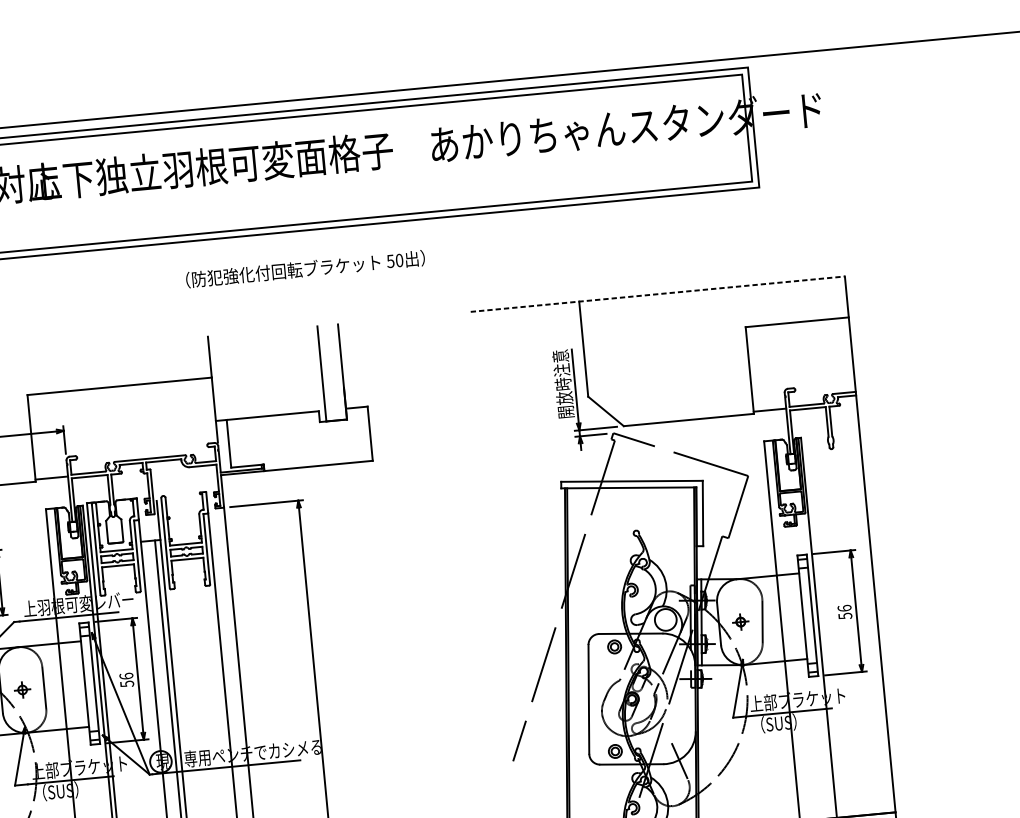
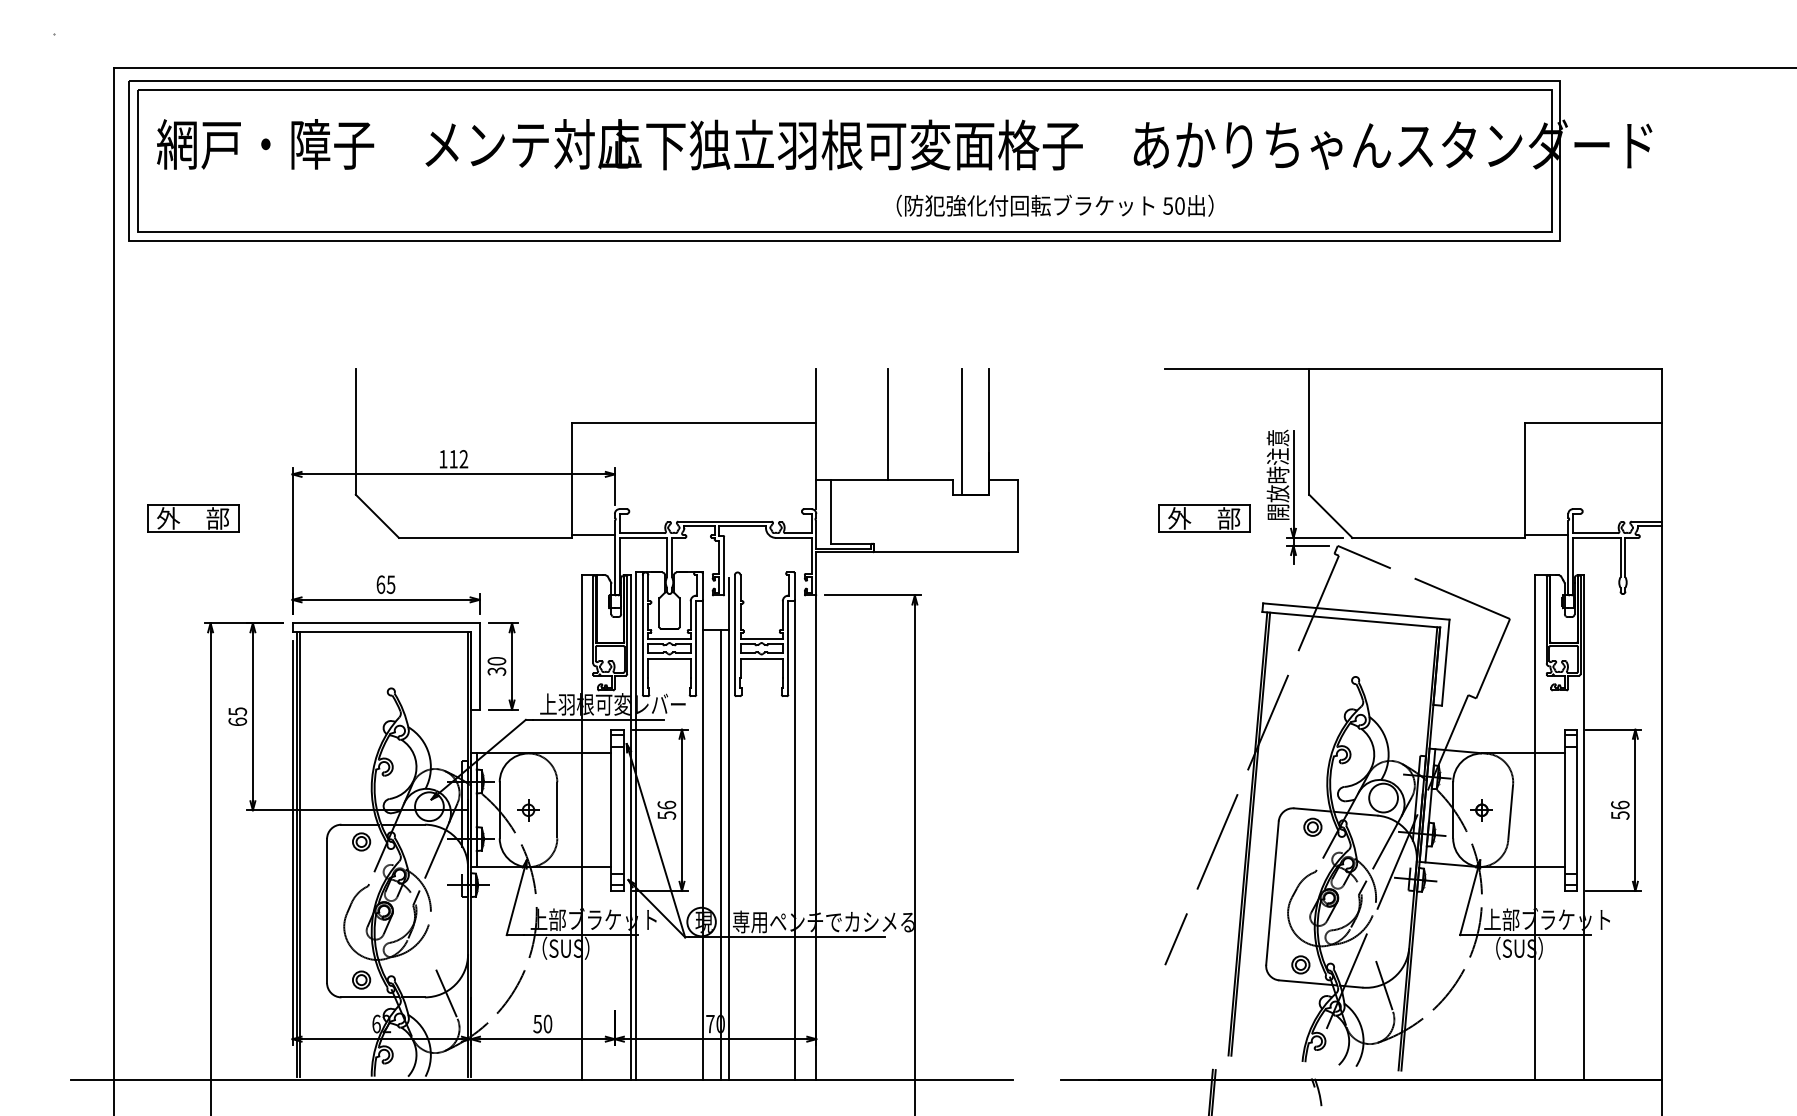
text: (305, 269) -> (1054, 205), moved
line: (658, 294) -> (1414, 368), dashed -> solid
line: (266, 373) -> (888, 424), added
part: (511, 422) -> (1204, 518), added

